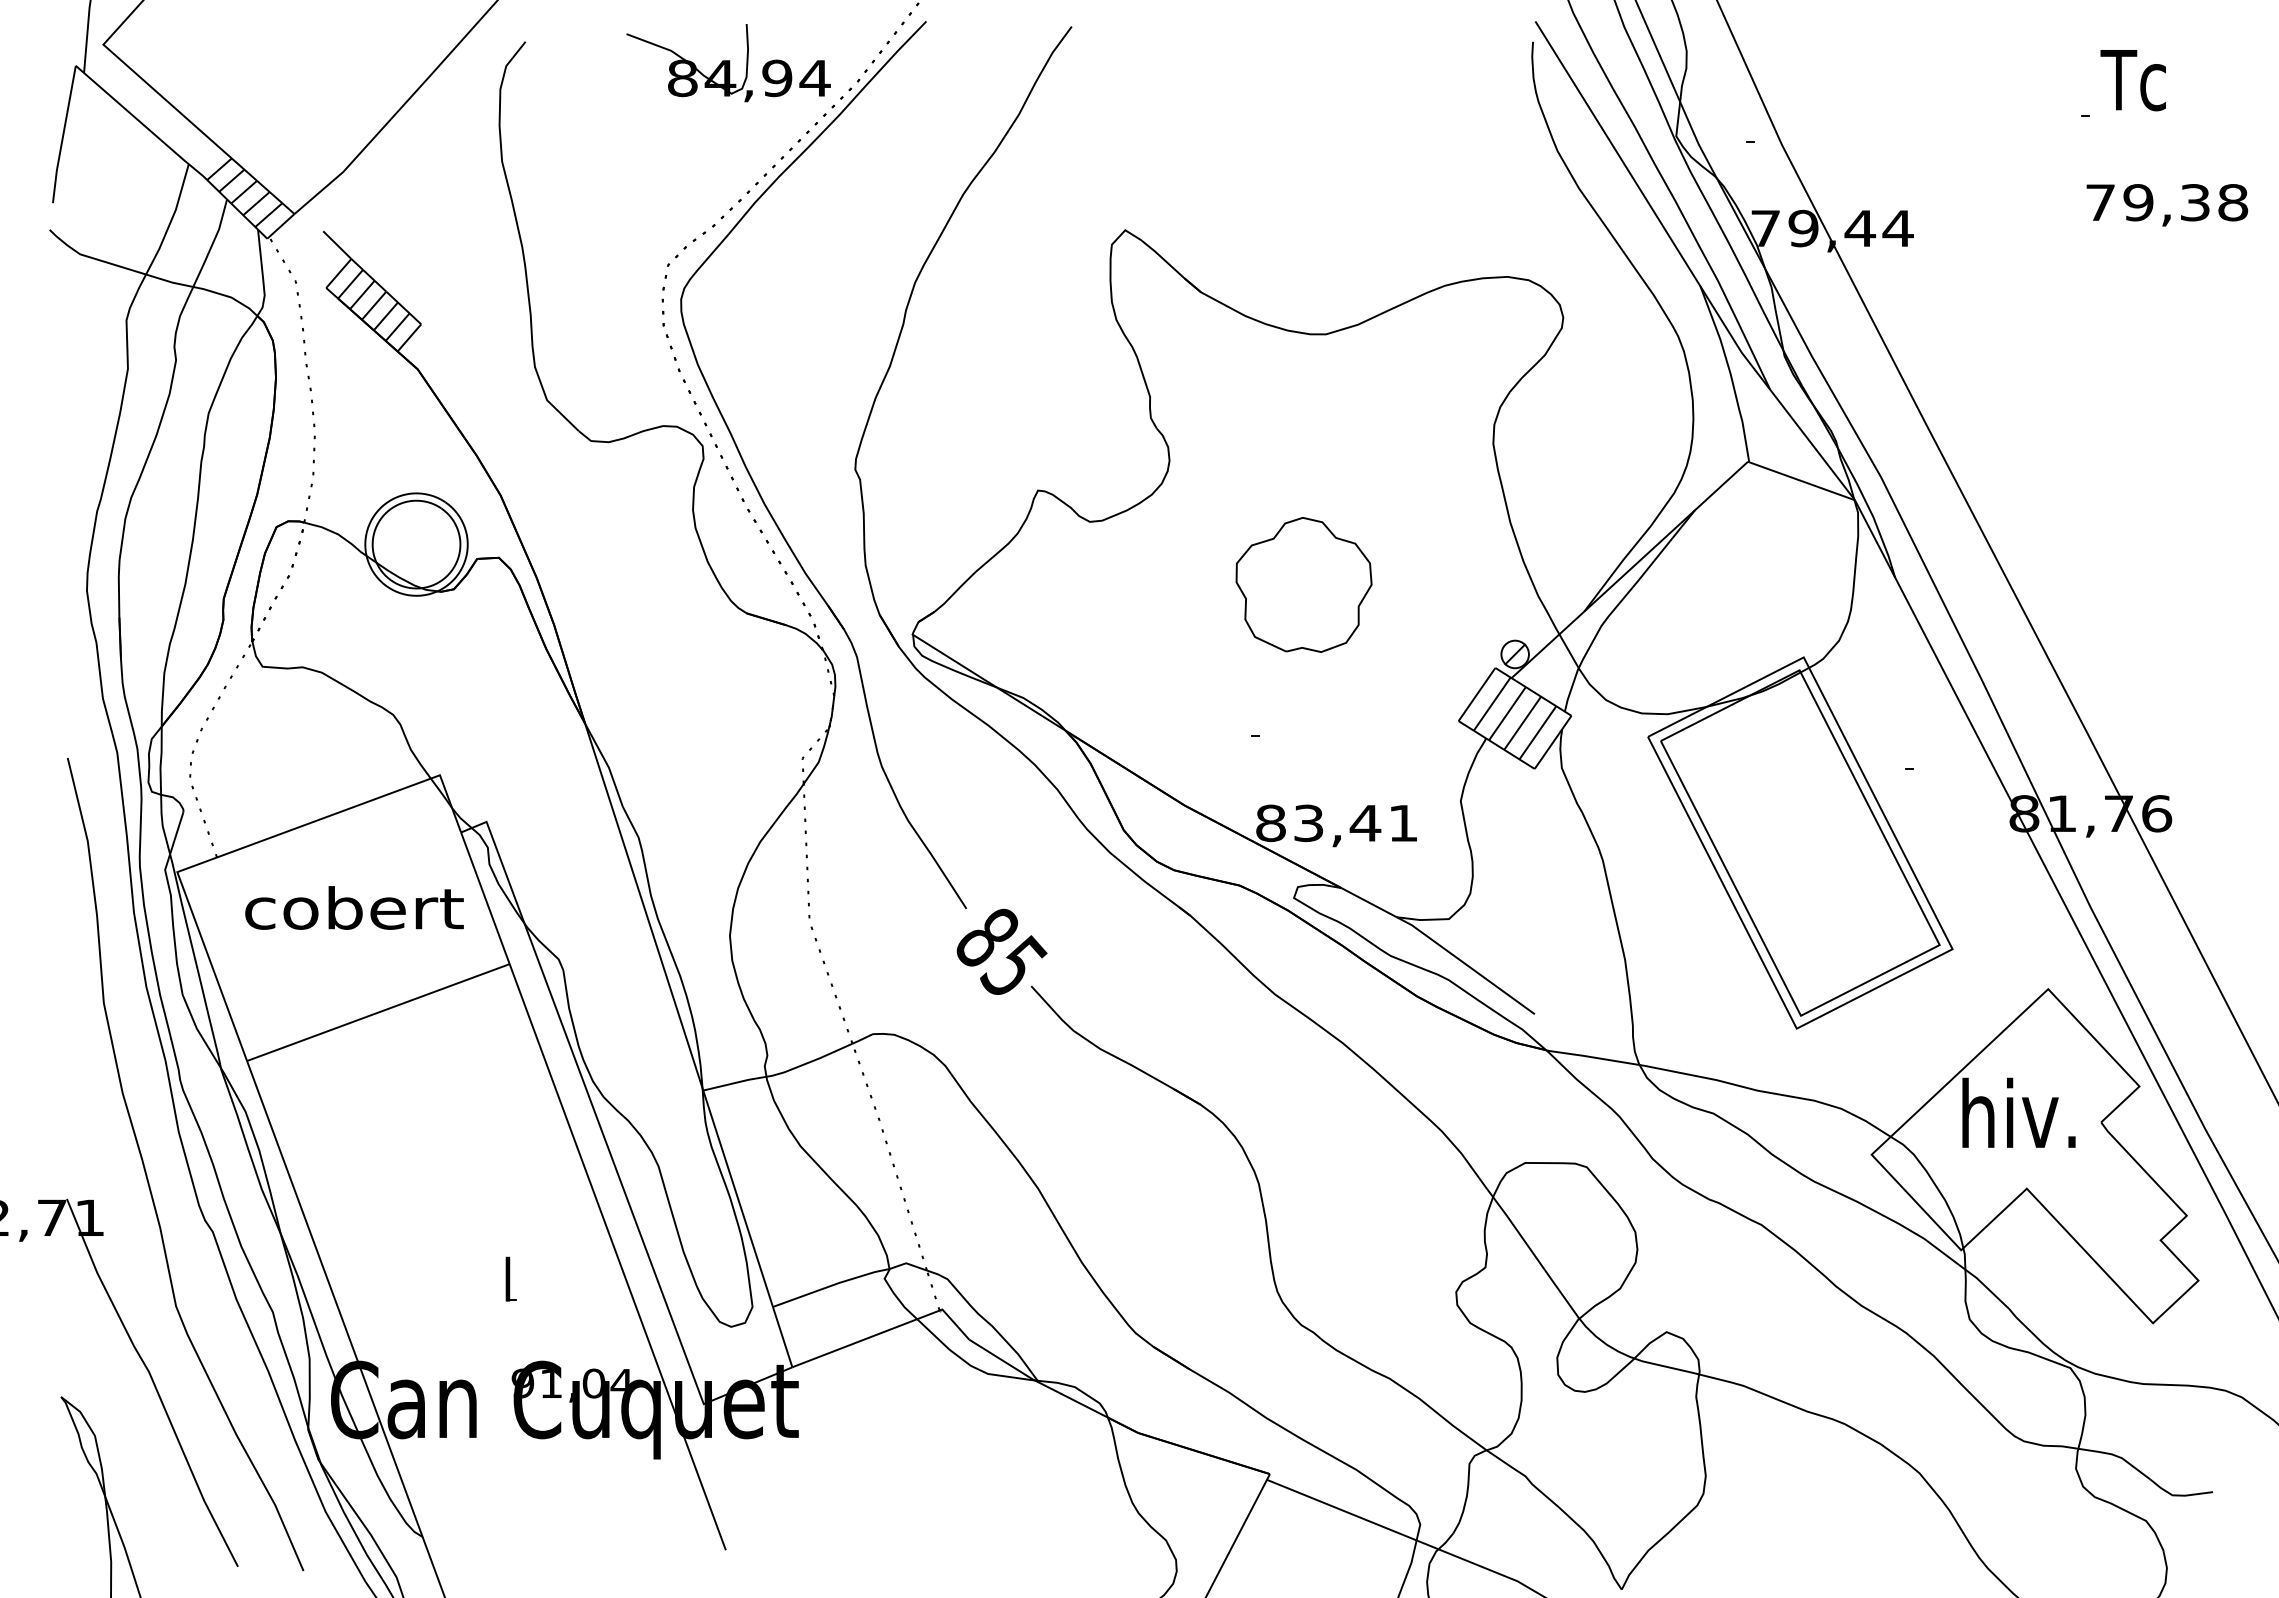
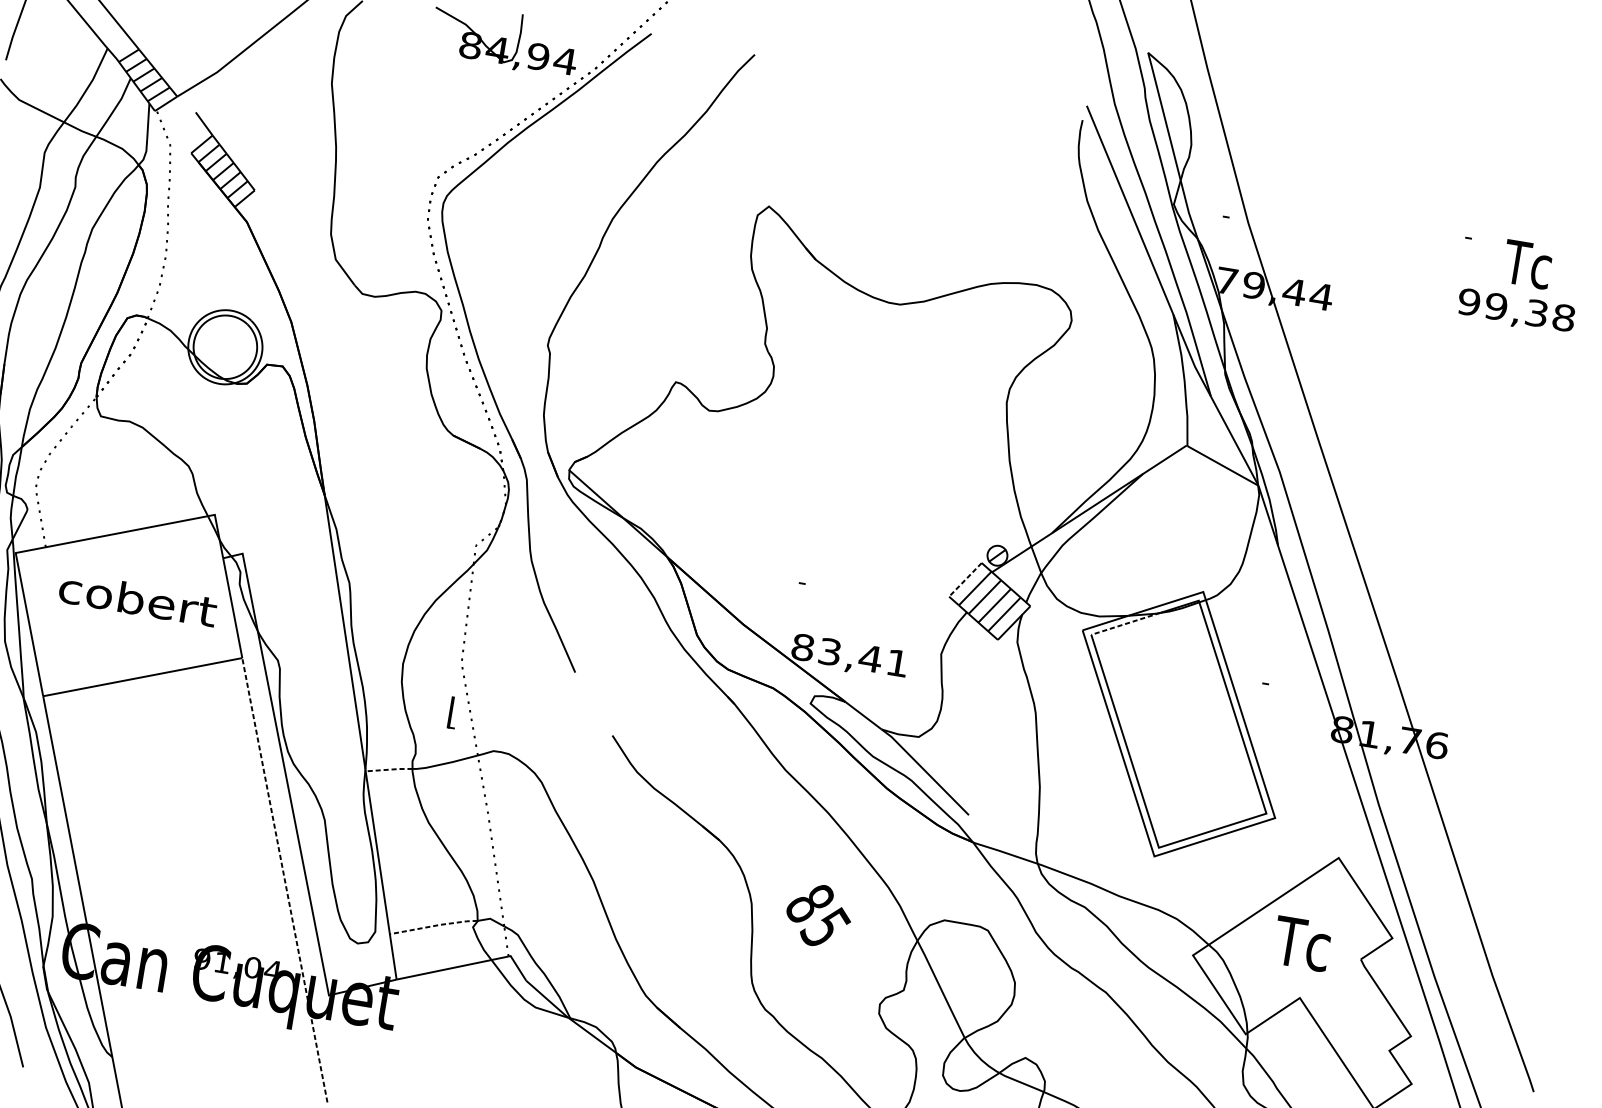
text: (2132, 80) -> (1526, 264), moved
text: (2100, 202) -> (1469, 302), 79,38 -> 99,38
part: (1303, 584) -> (854, 480), removed
line: (1476, 694) -> (965, 579), solid -> dashed
line: (1705, 718) -> (1125, 624), solid -> dashed
text: (1001, 951) -> (818, 915), moved
line: (735, 1083) -> (389, 770), solid -> dashed
text: (2018, 1113) -> (1302, 943), hiv. -> Tc
line: (617, 1256) -> (284, 879), solid -> dashed
part: (510, 1278) -> (452, 712), moved
line: (831, 1285) -> (434, 925), solid -> dashed

